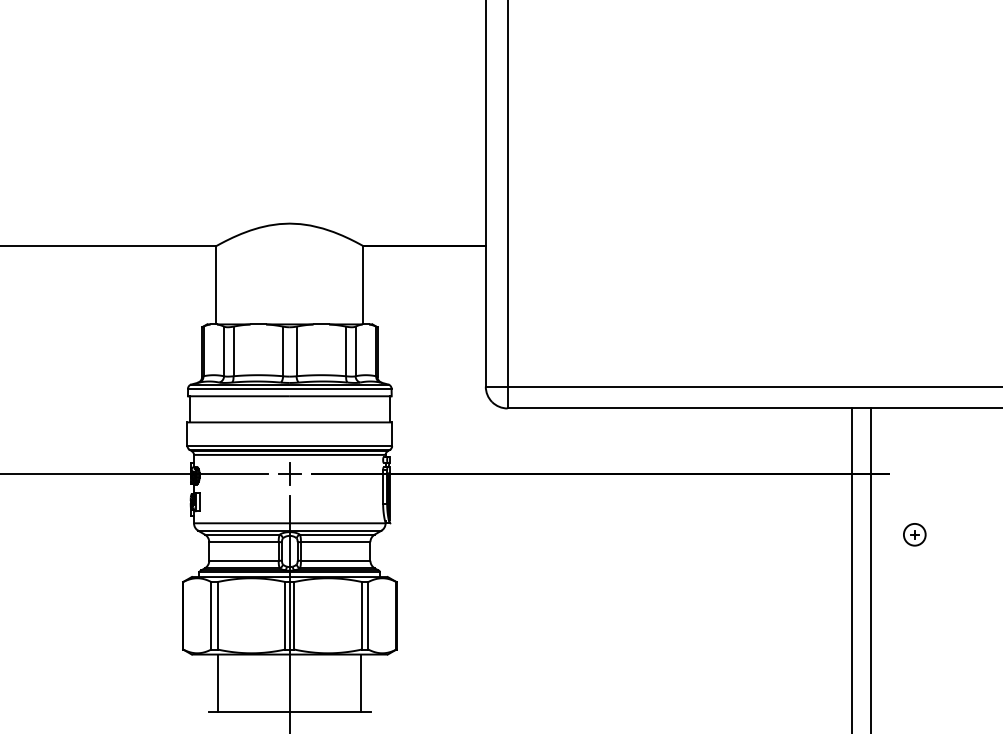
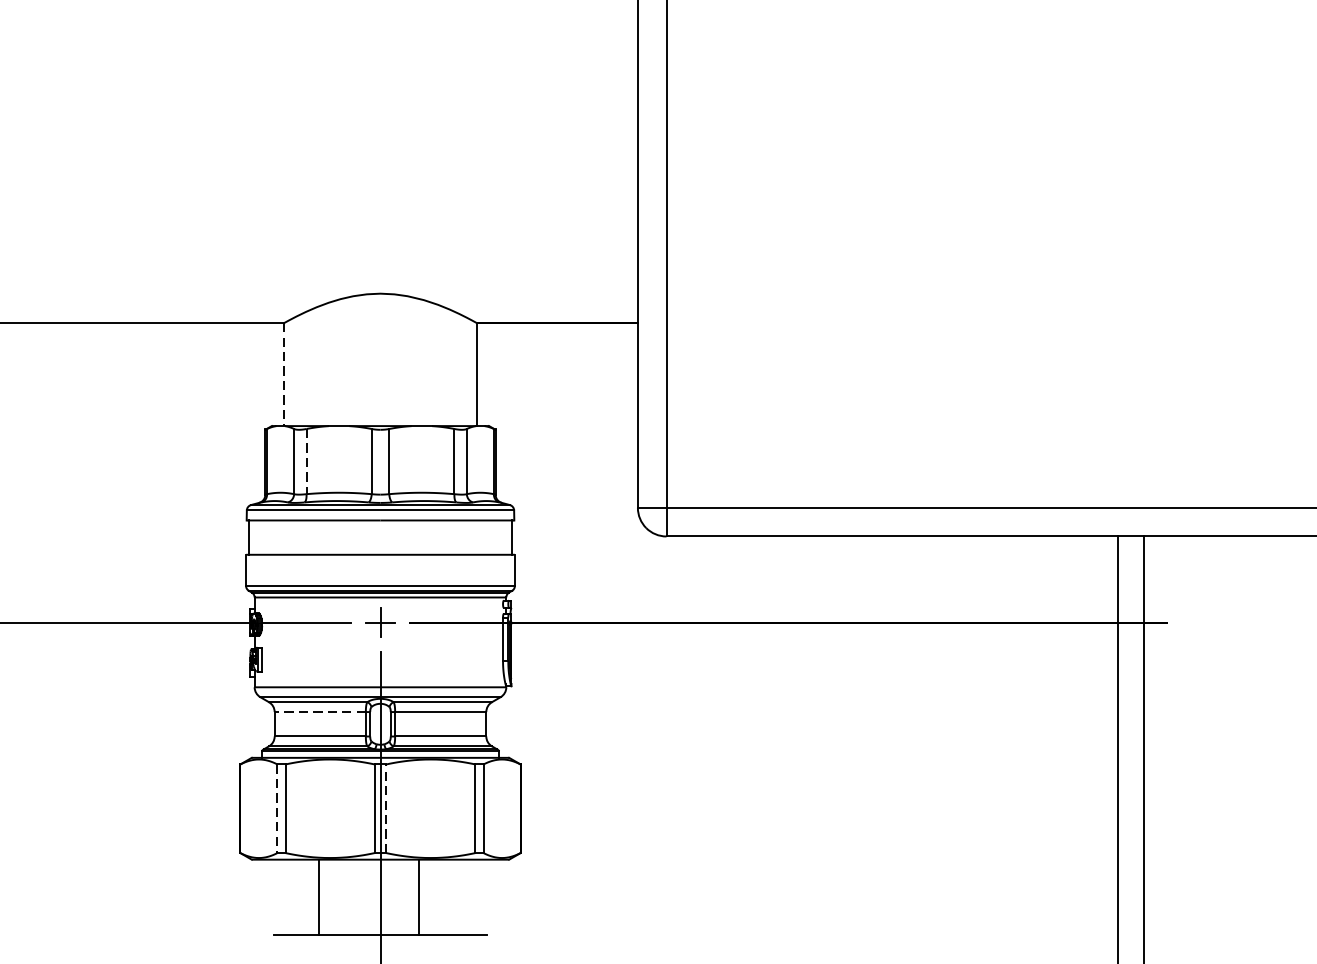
line: (216, 285) -> (284, 374), solid -> dashed
line: (233, 351) -> (306, 461), solid -> dashed
part: (914, 534) -> (1200, 701), removed
line: (243, 542) -> (319, 712), solid -> dashed
line: (211, 615) -> (277, 808), solid -> dashed
line: (294, 615) -> (386, 808), solid -> dashed
line: (218, 683) -> (319, 897), moved
line: (361, 683) -> (419, 897), moved

